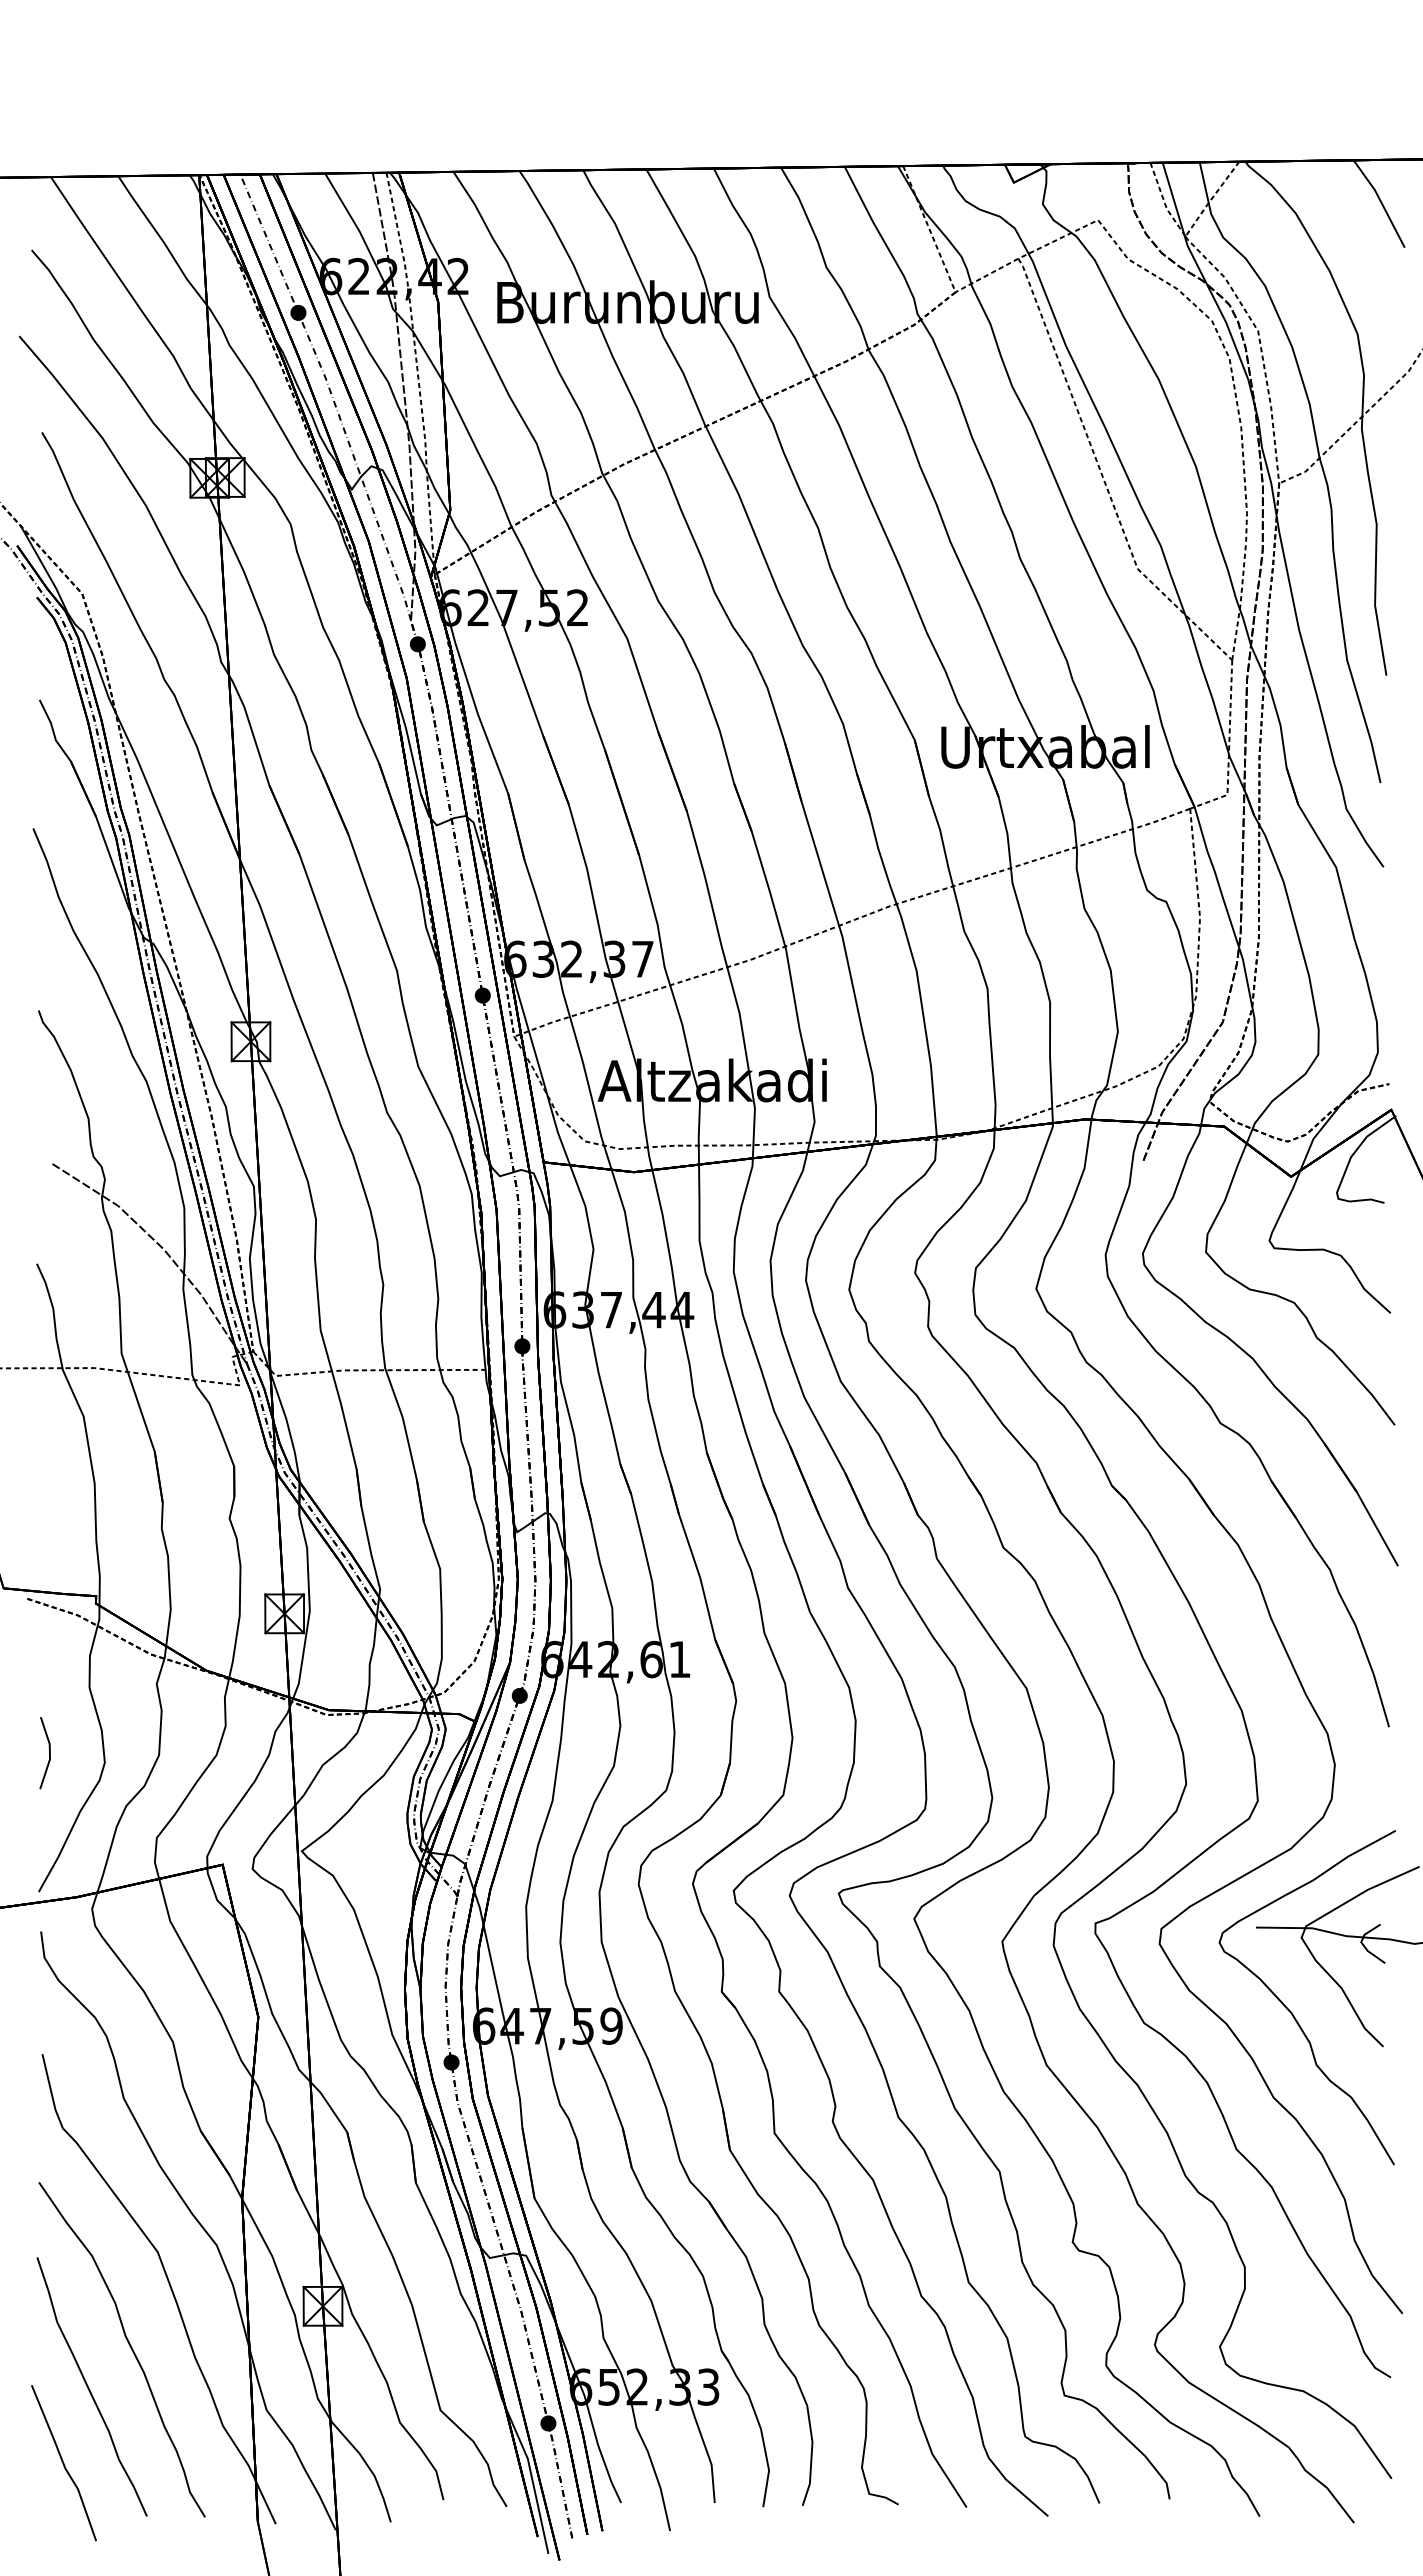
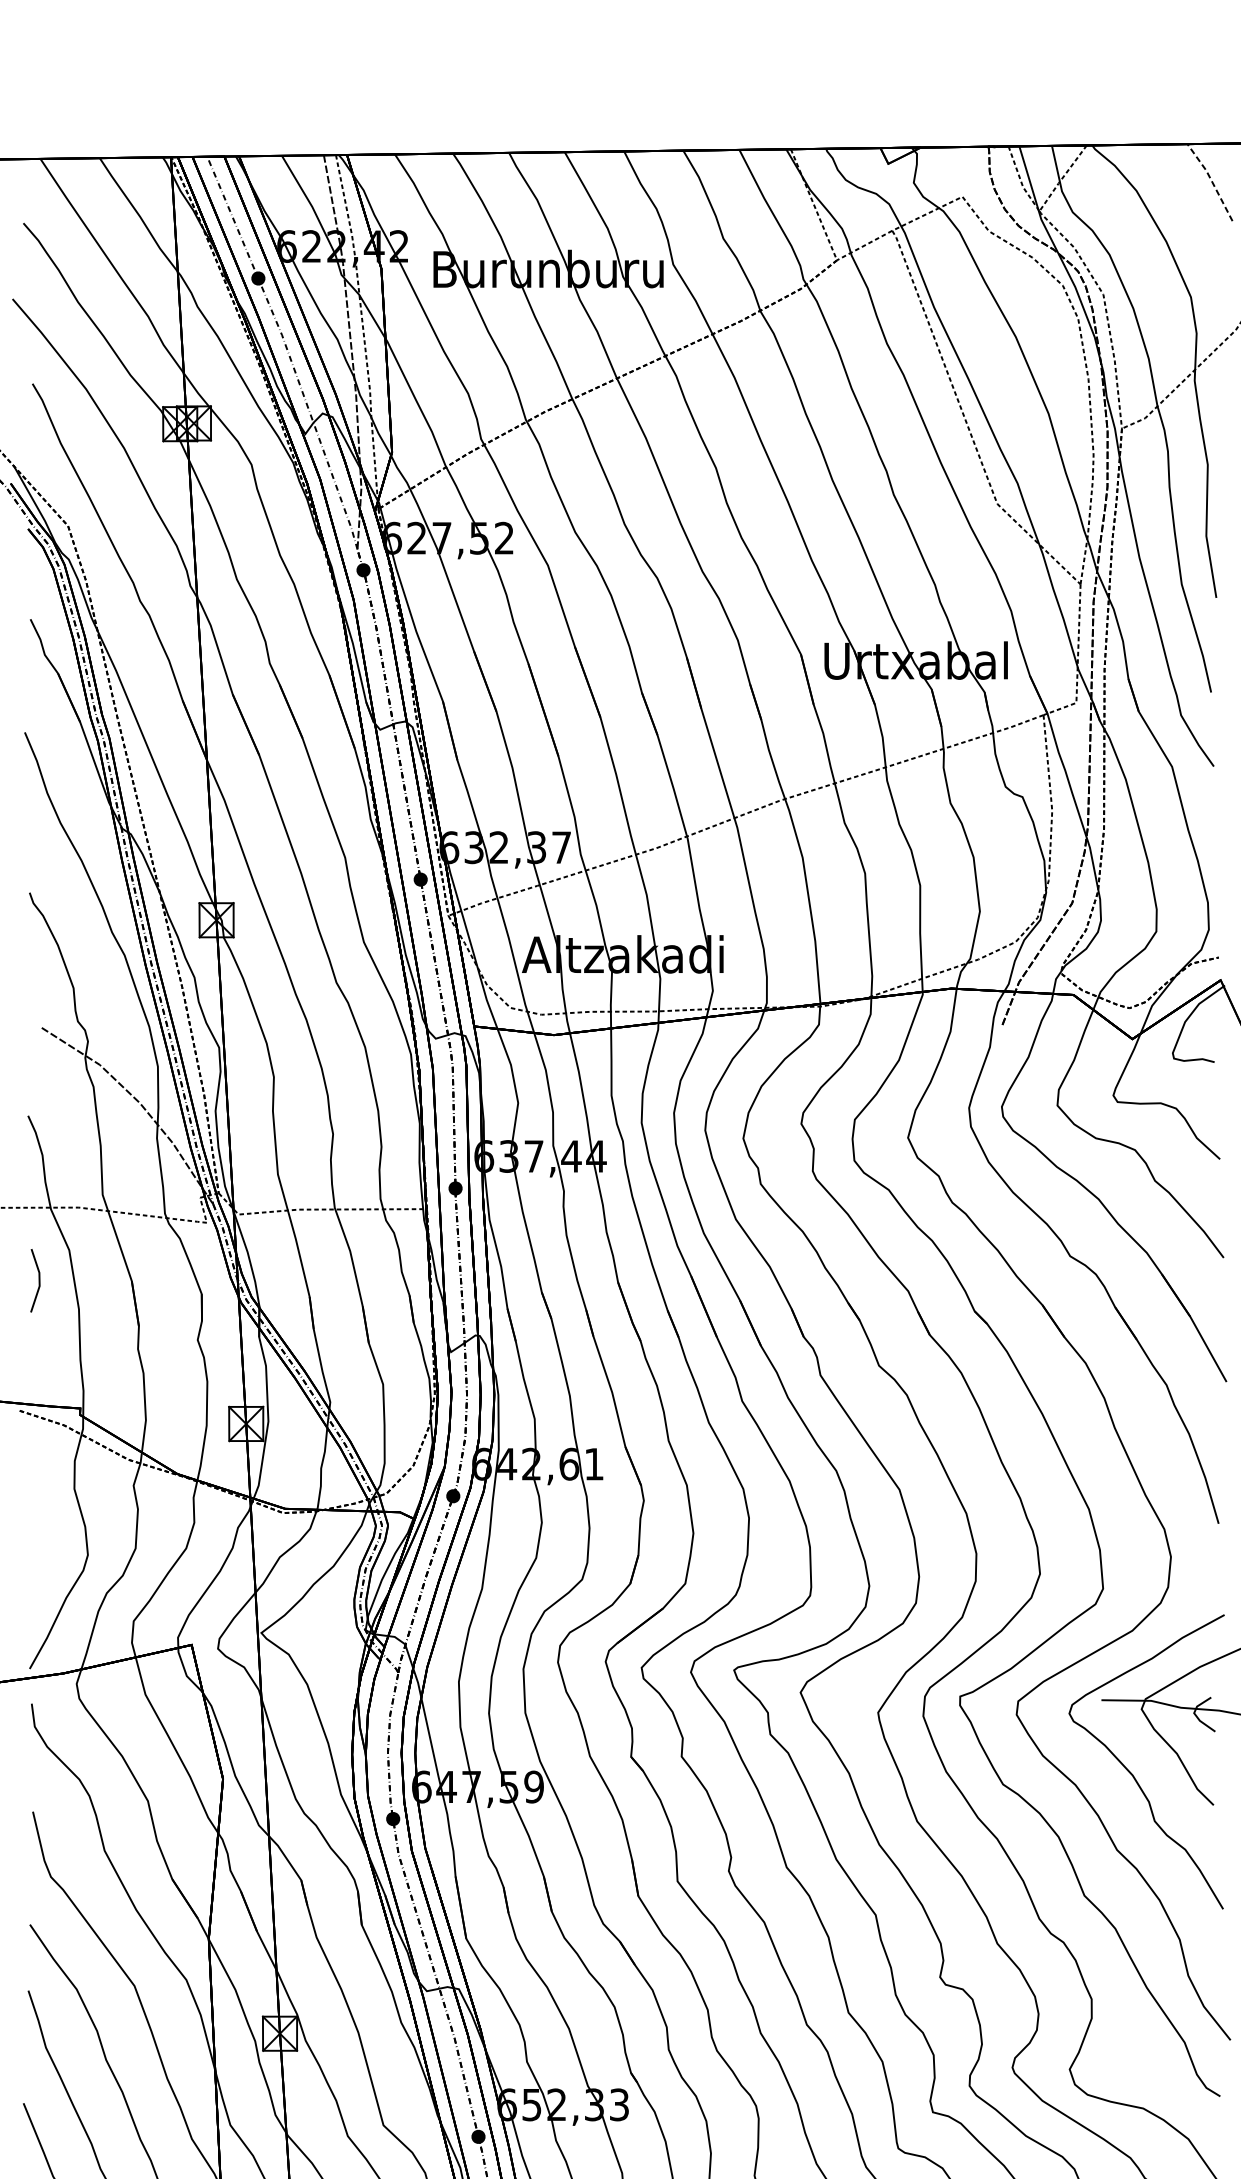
line: (1380, 201) -> (1211, 180), solid -> dashed
line: (49, 1753) -> (39, 1281), moved

